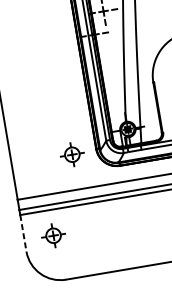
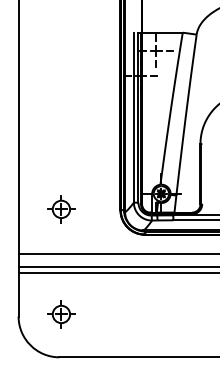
part: (72, 154) -> (61, 209), moved
line: (23, 233) -> (18, 294), dashed -> solid
part: (53, 235) -> (61, 314), moved

